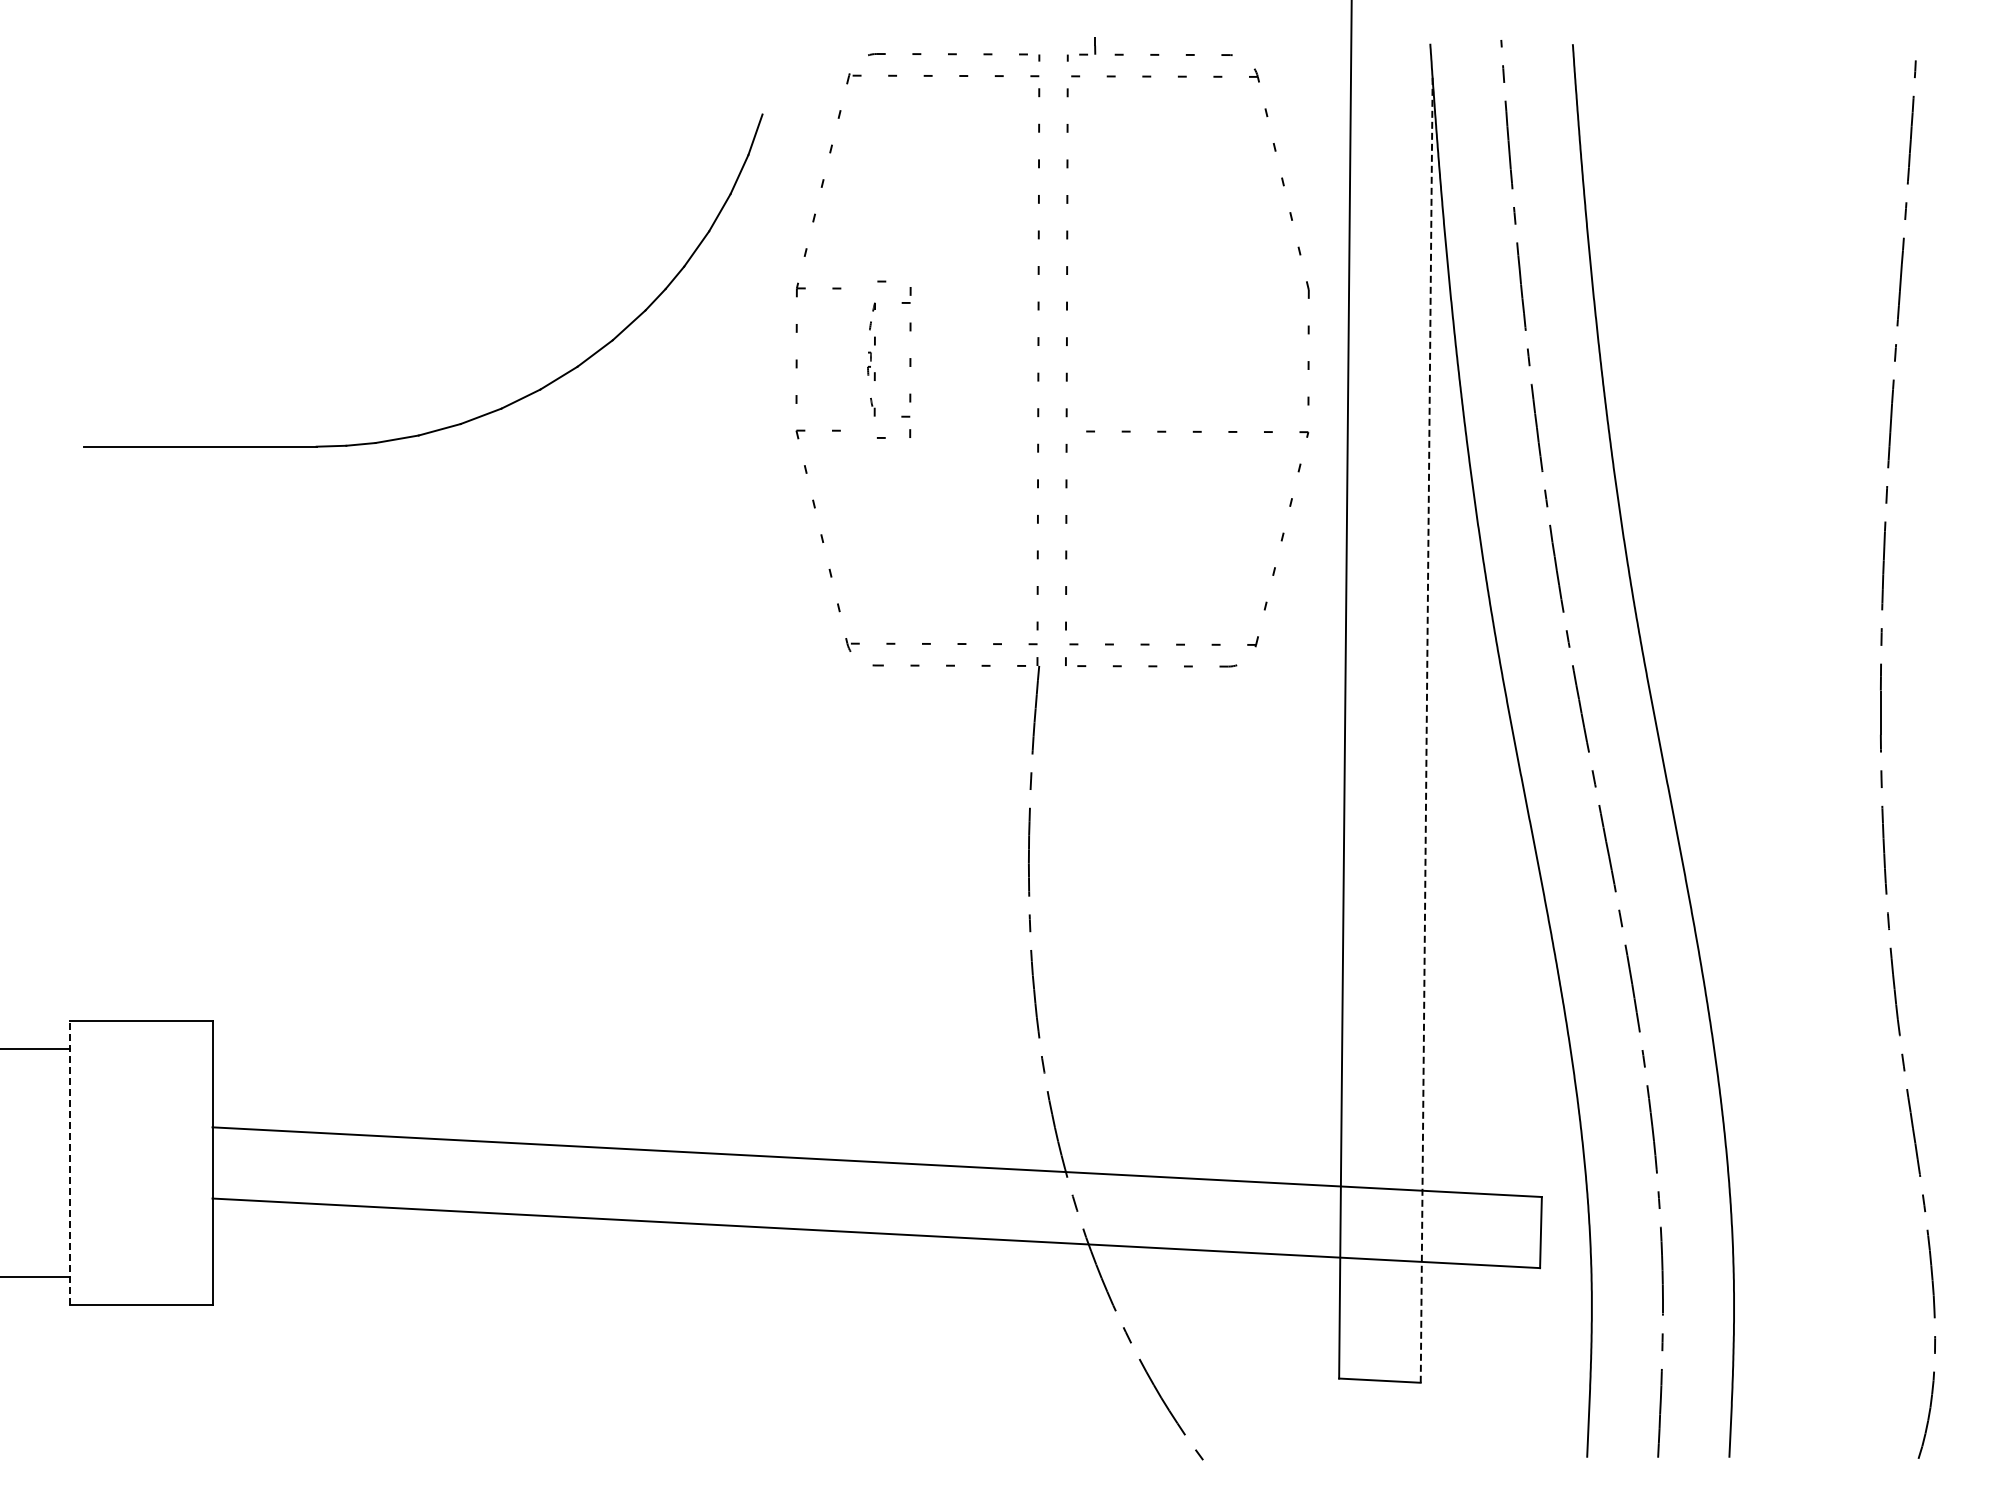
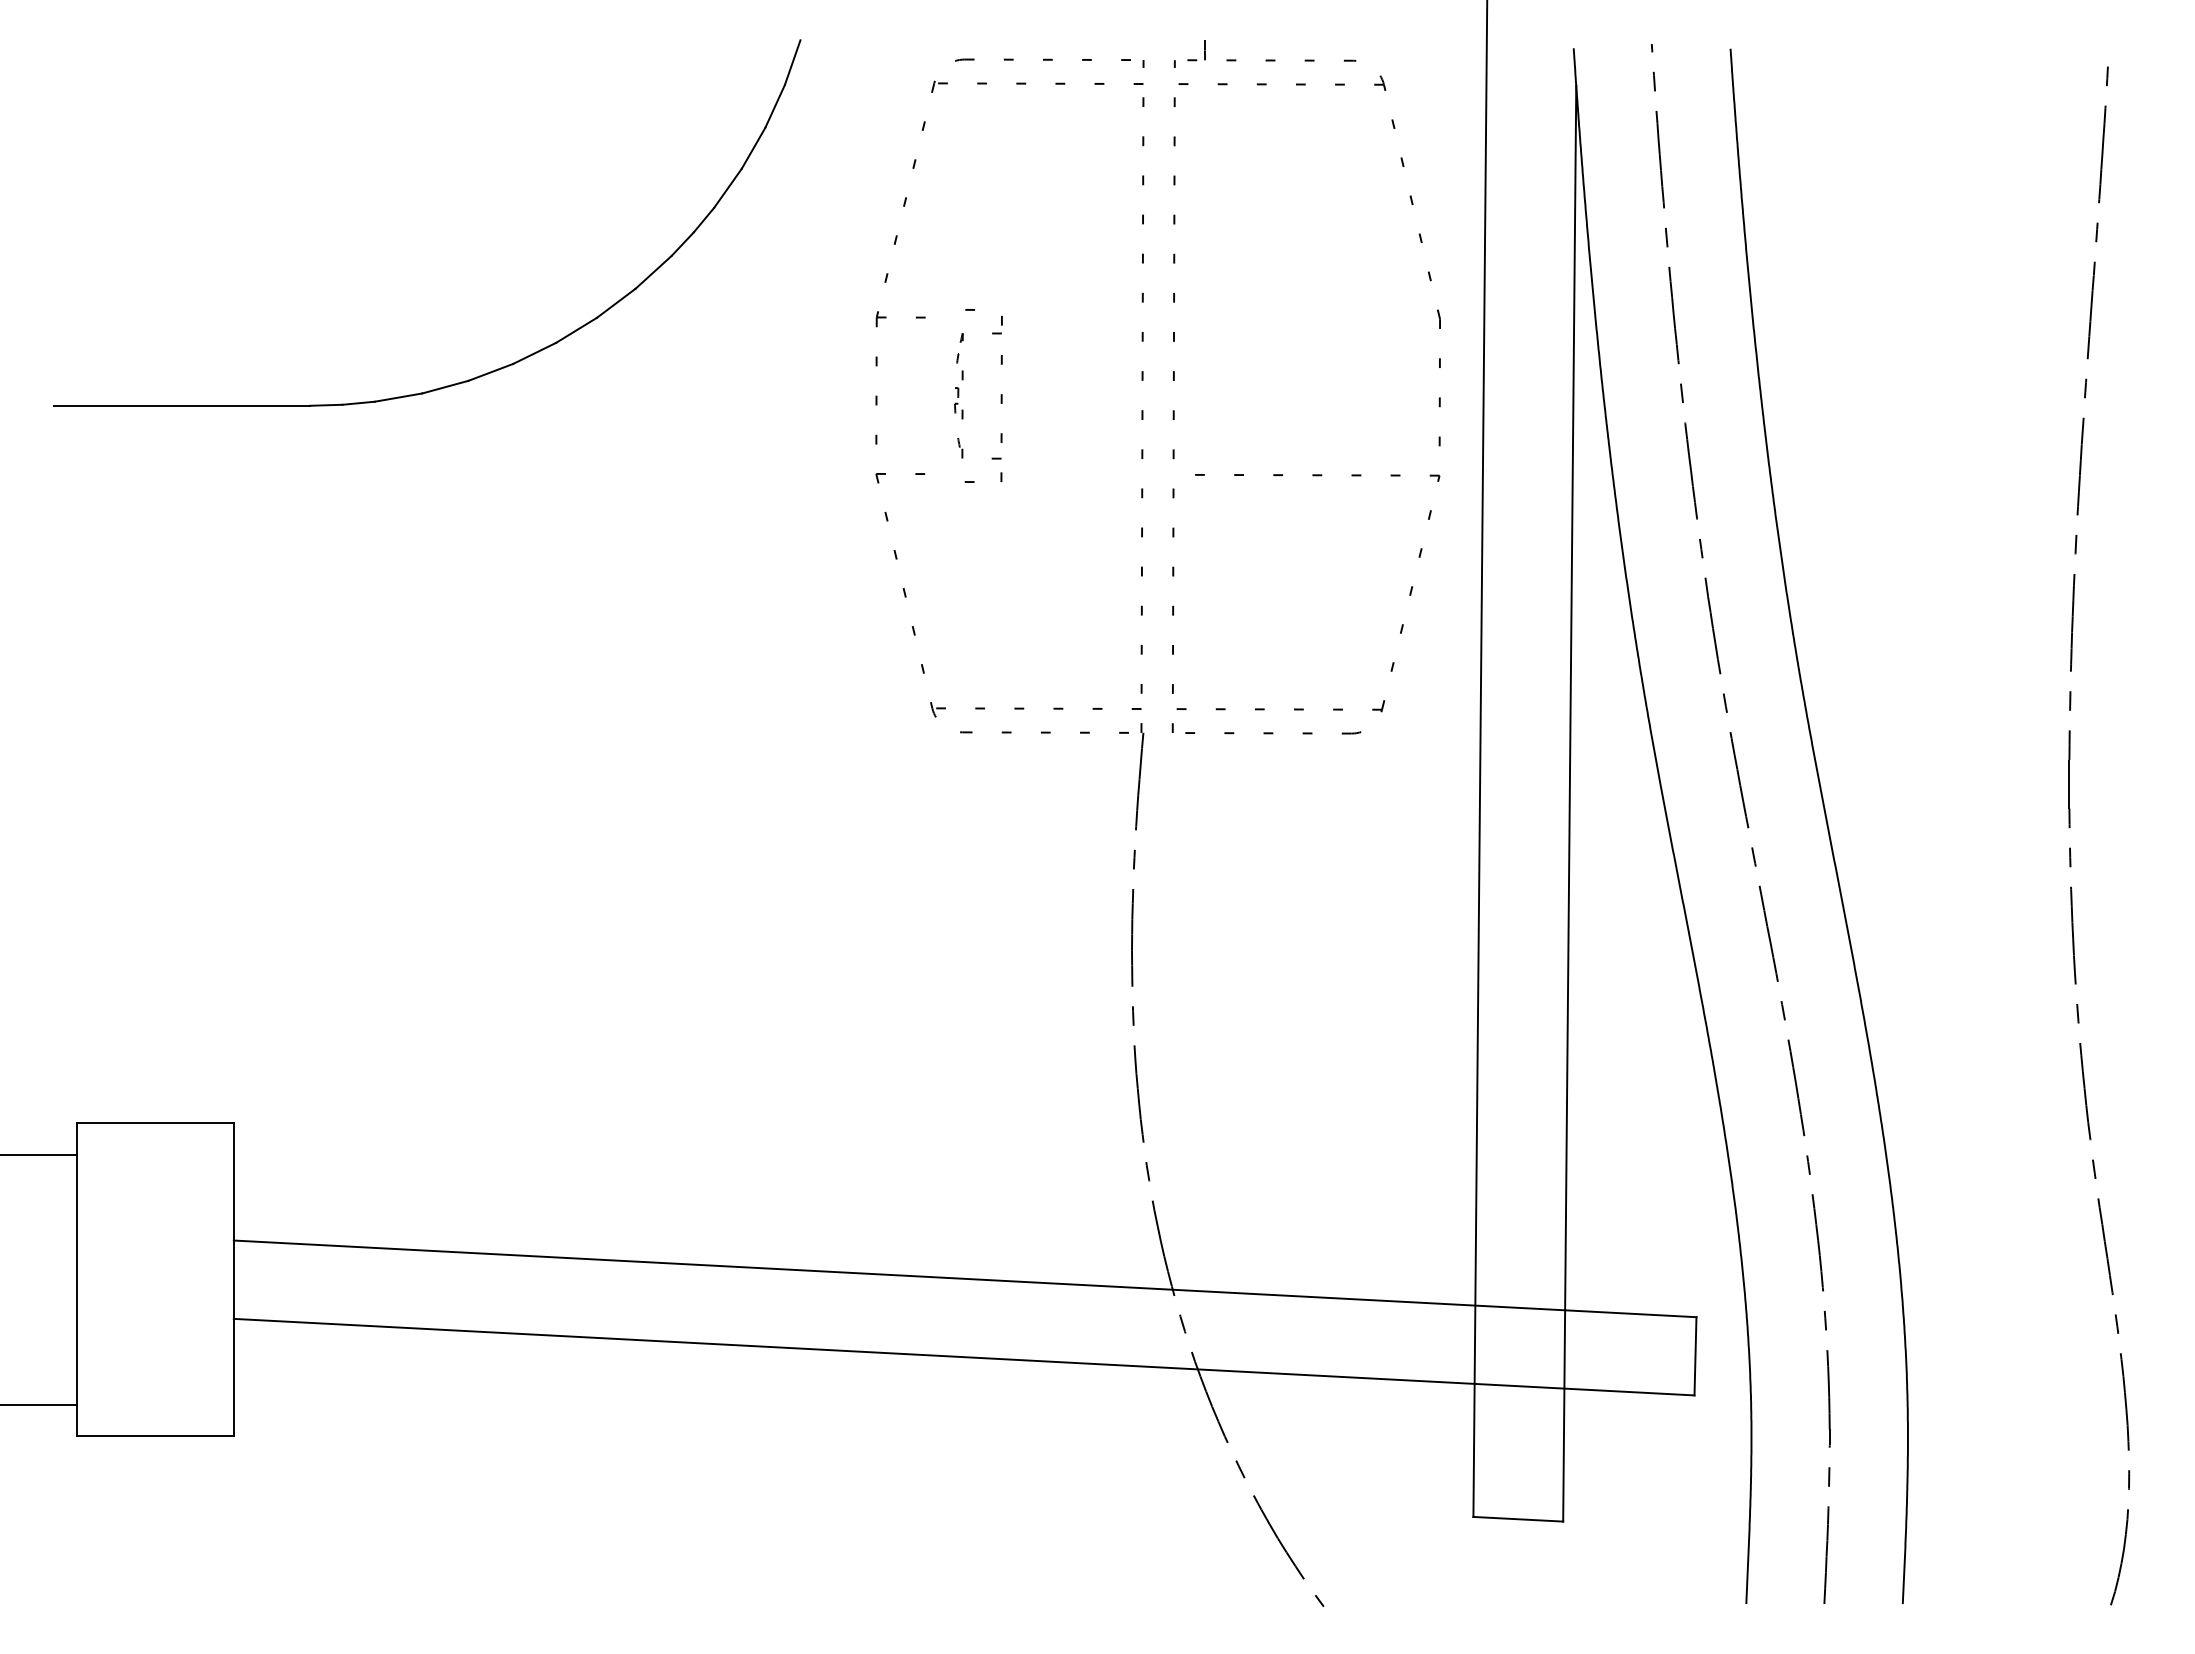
part: (474, 417) -> (483, 373), moved
line: (1426, 730) -> (1569, 803), dashed -> solid
line: (70, 1162) -> (77, 1279), dashed -> solid

